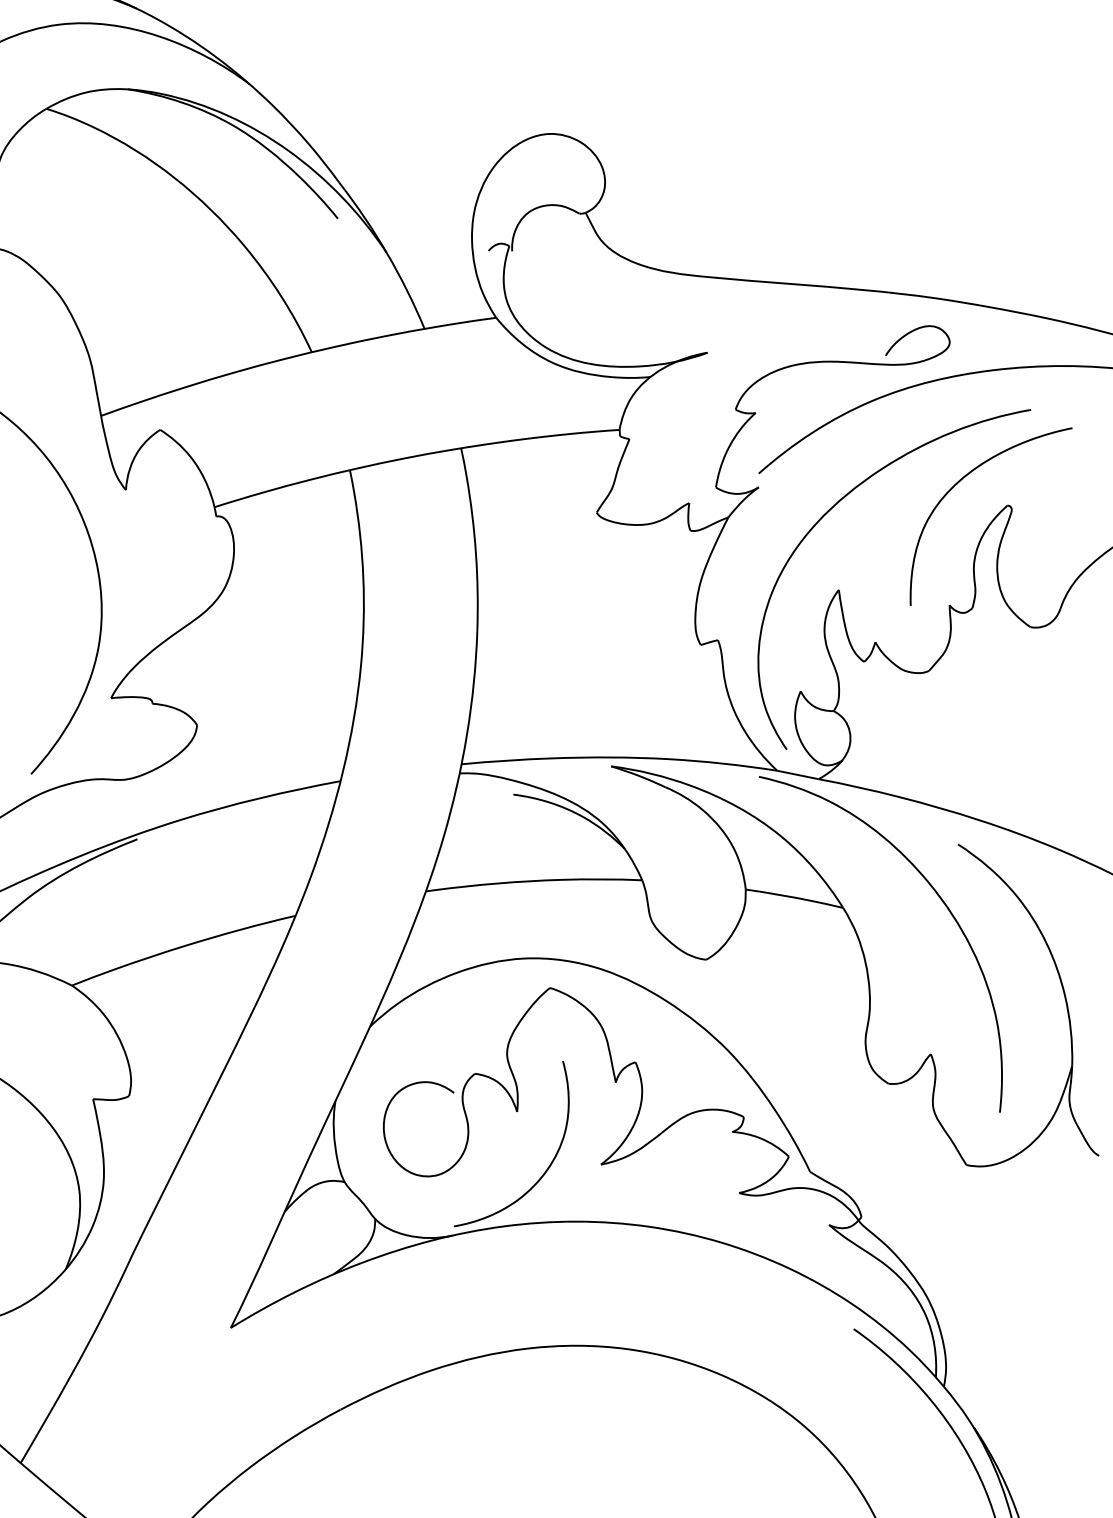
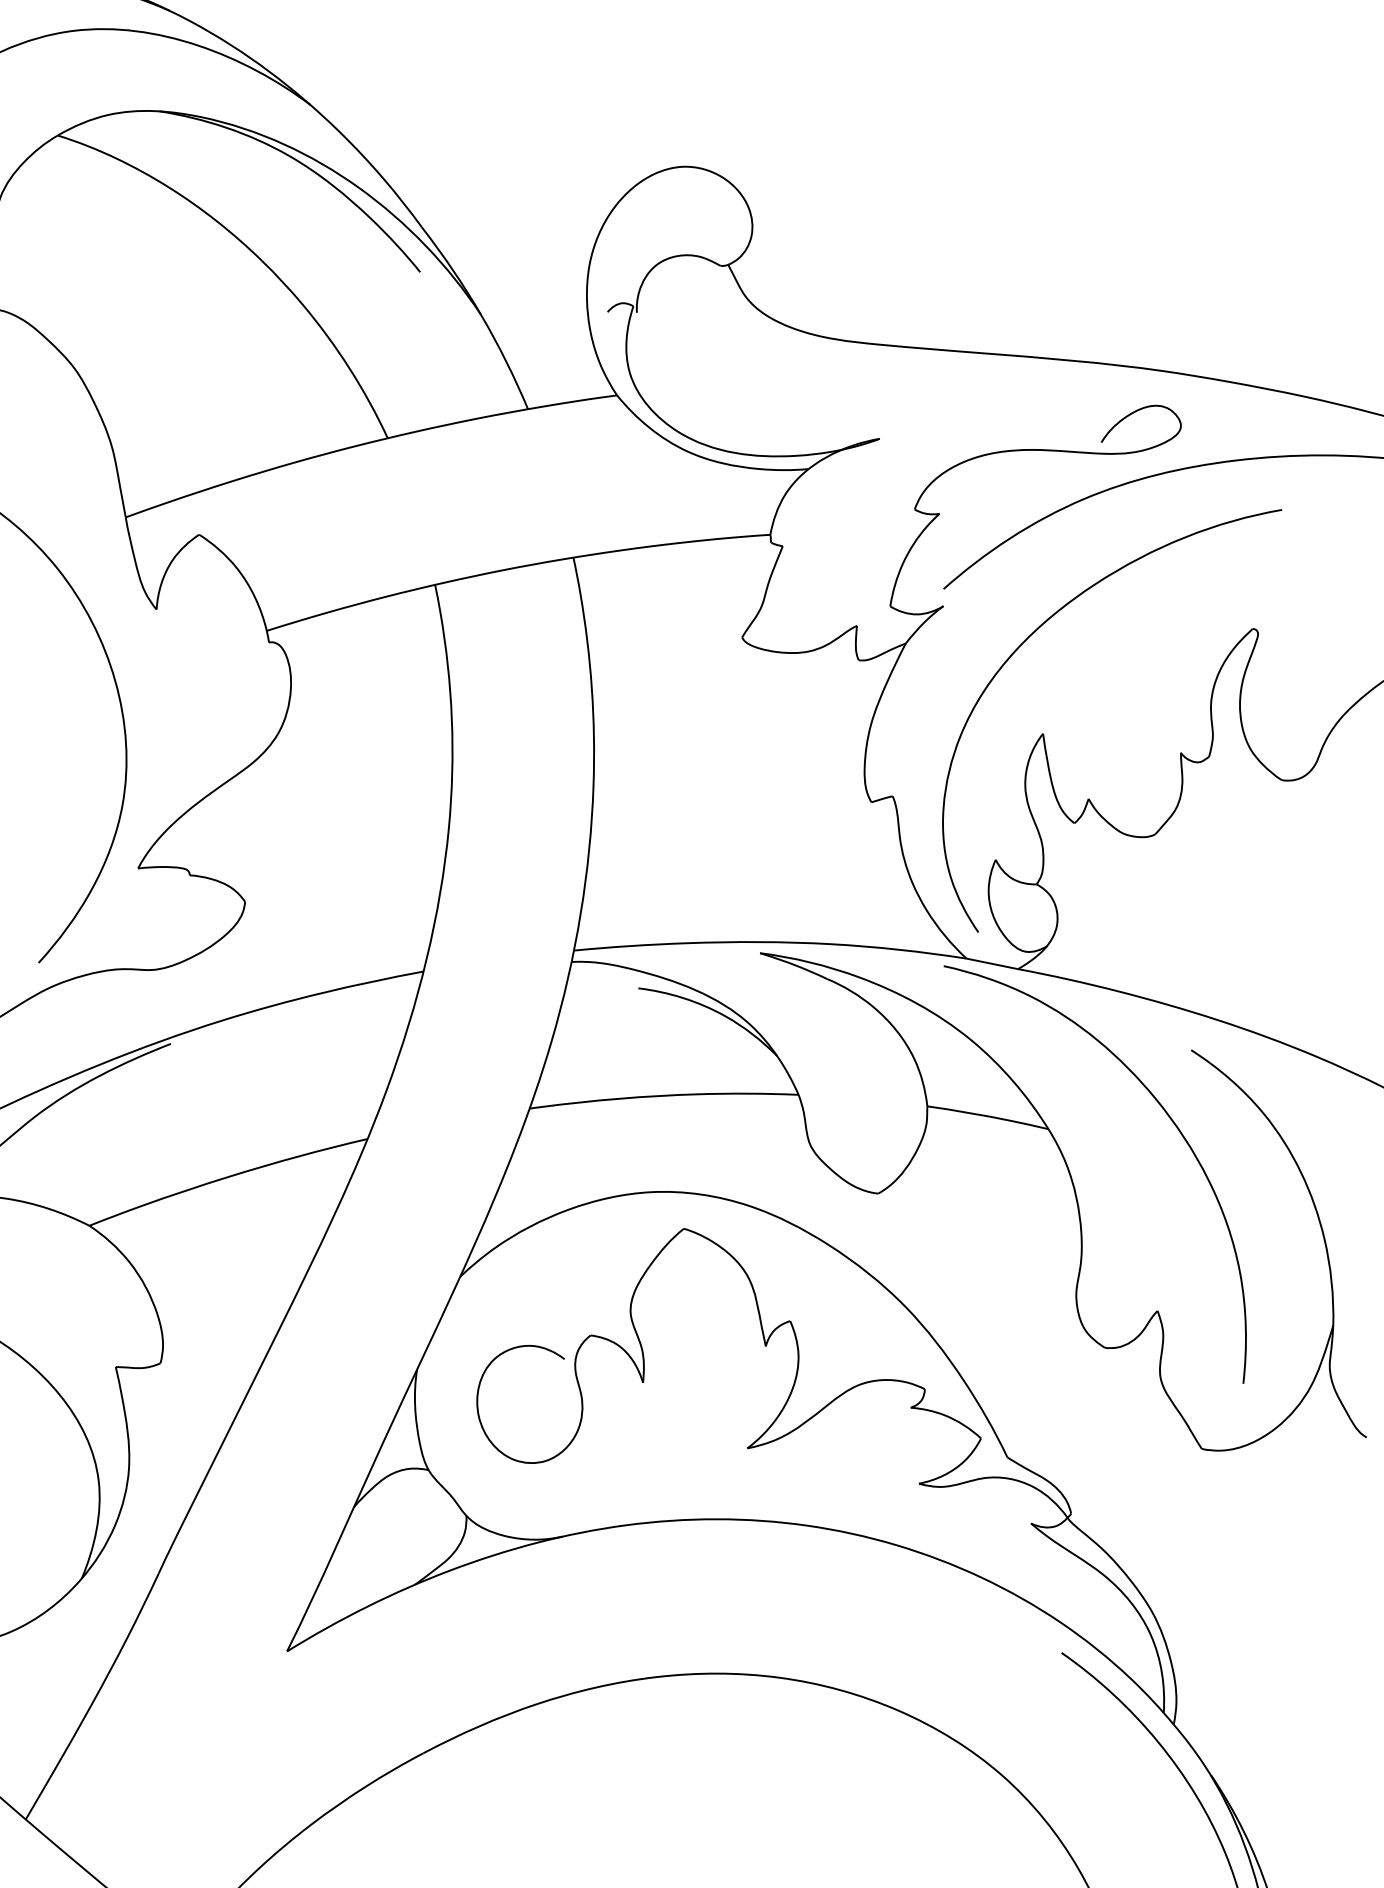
curve: (958, 483) -> (1191, 601), removed
curve: (548, 1167) -> (681, 1451), removed

